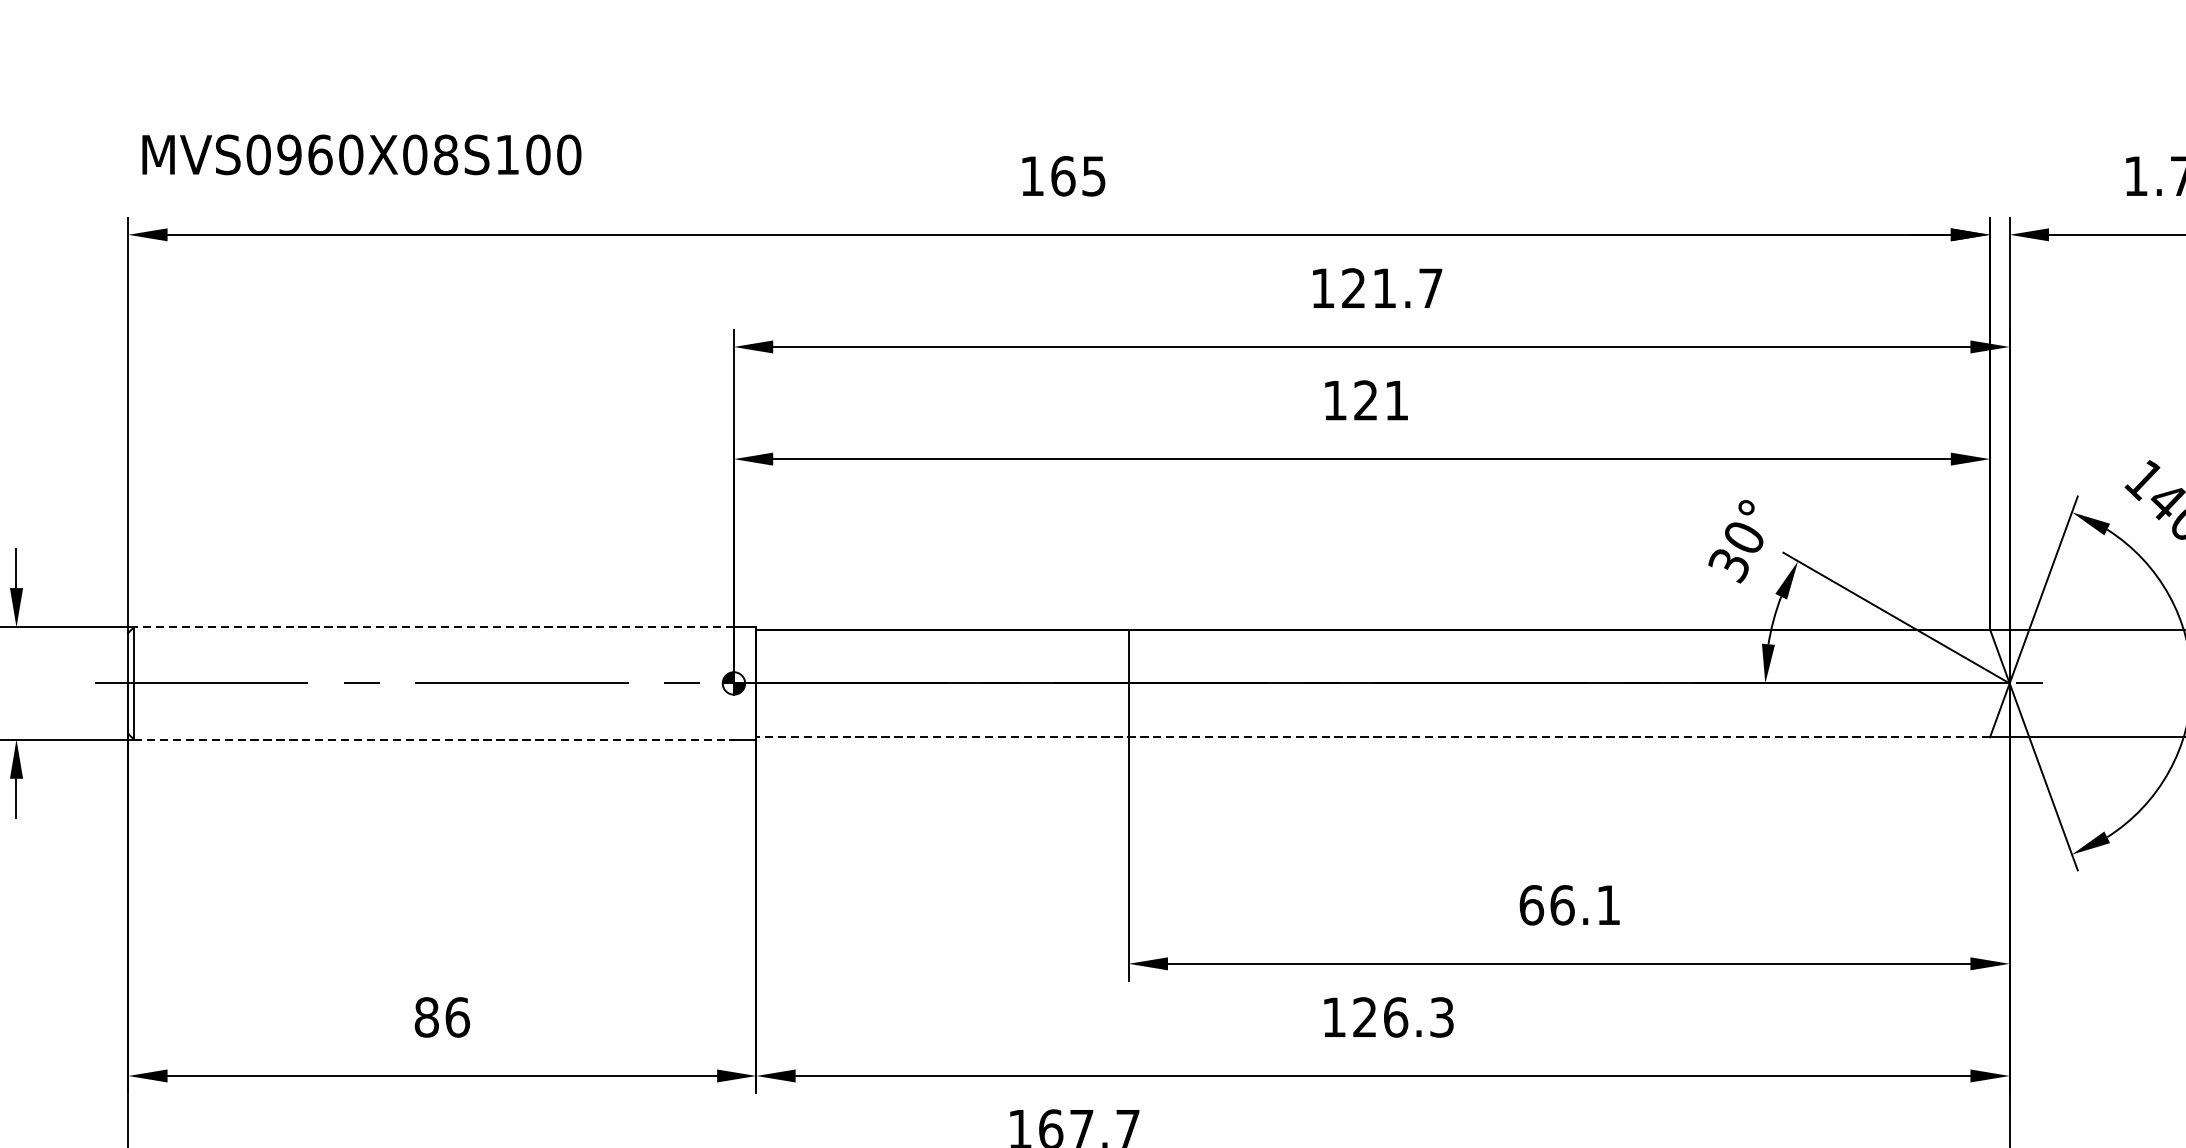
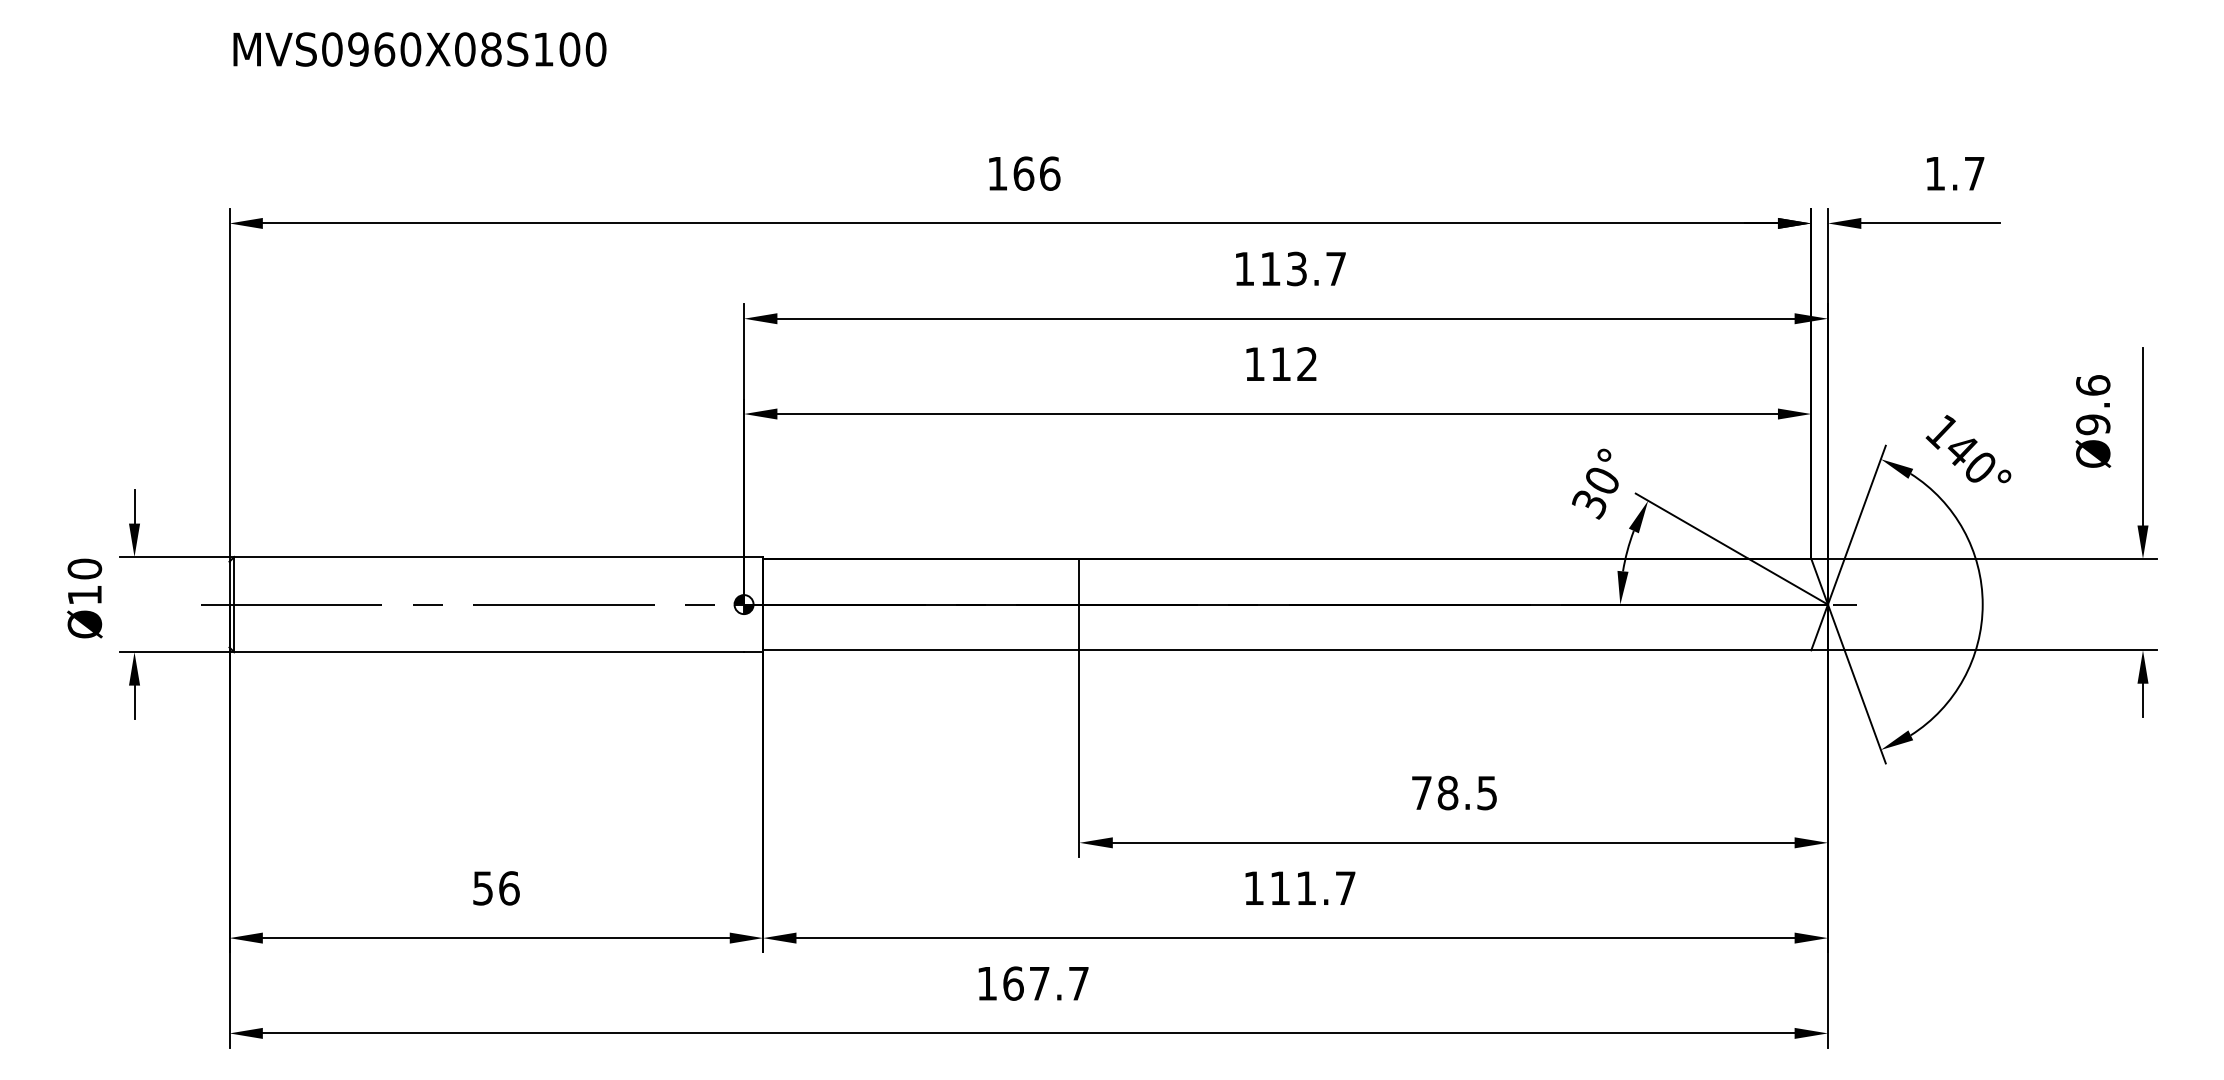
text: (361, 154) -> (419, 49), moved
text: (1094, 176) -> (1050, 173), 165 -> 166
text: (1368, 287) -> (1283, 268), 121.7 -> 113.7
text: (1380, 399) -> (1293, 363), 121 -> 112
line: (434, 626) -> (489, 556), dashed -> solid
line: (1372, 737) -> (1286, 650), dashed -> solid
line: (434, 739) -> (489, 652), dashed -> solid
text: (1568, 904) -> (1453, 792), 66.1 -> 78.5
text: (427, 1017) -> (483, 888), 86 -> 56
text: (1402, 1017) -> (1312, 888), 126.3 -> 111.7

